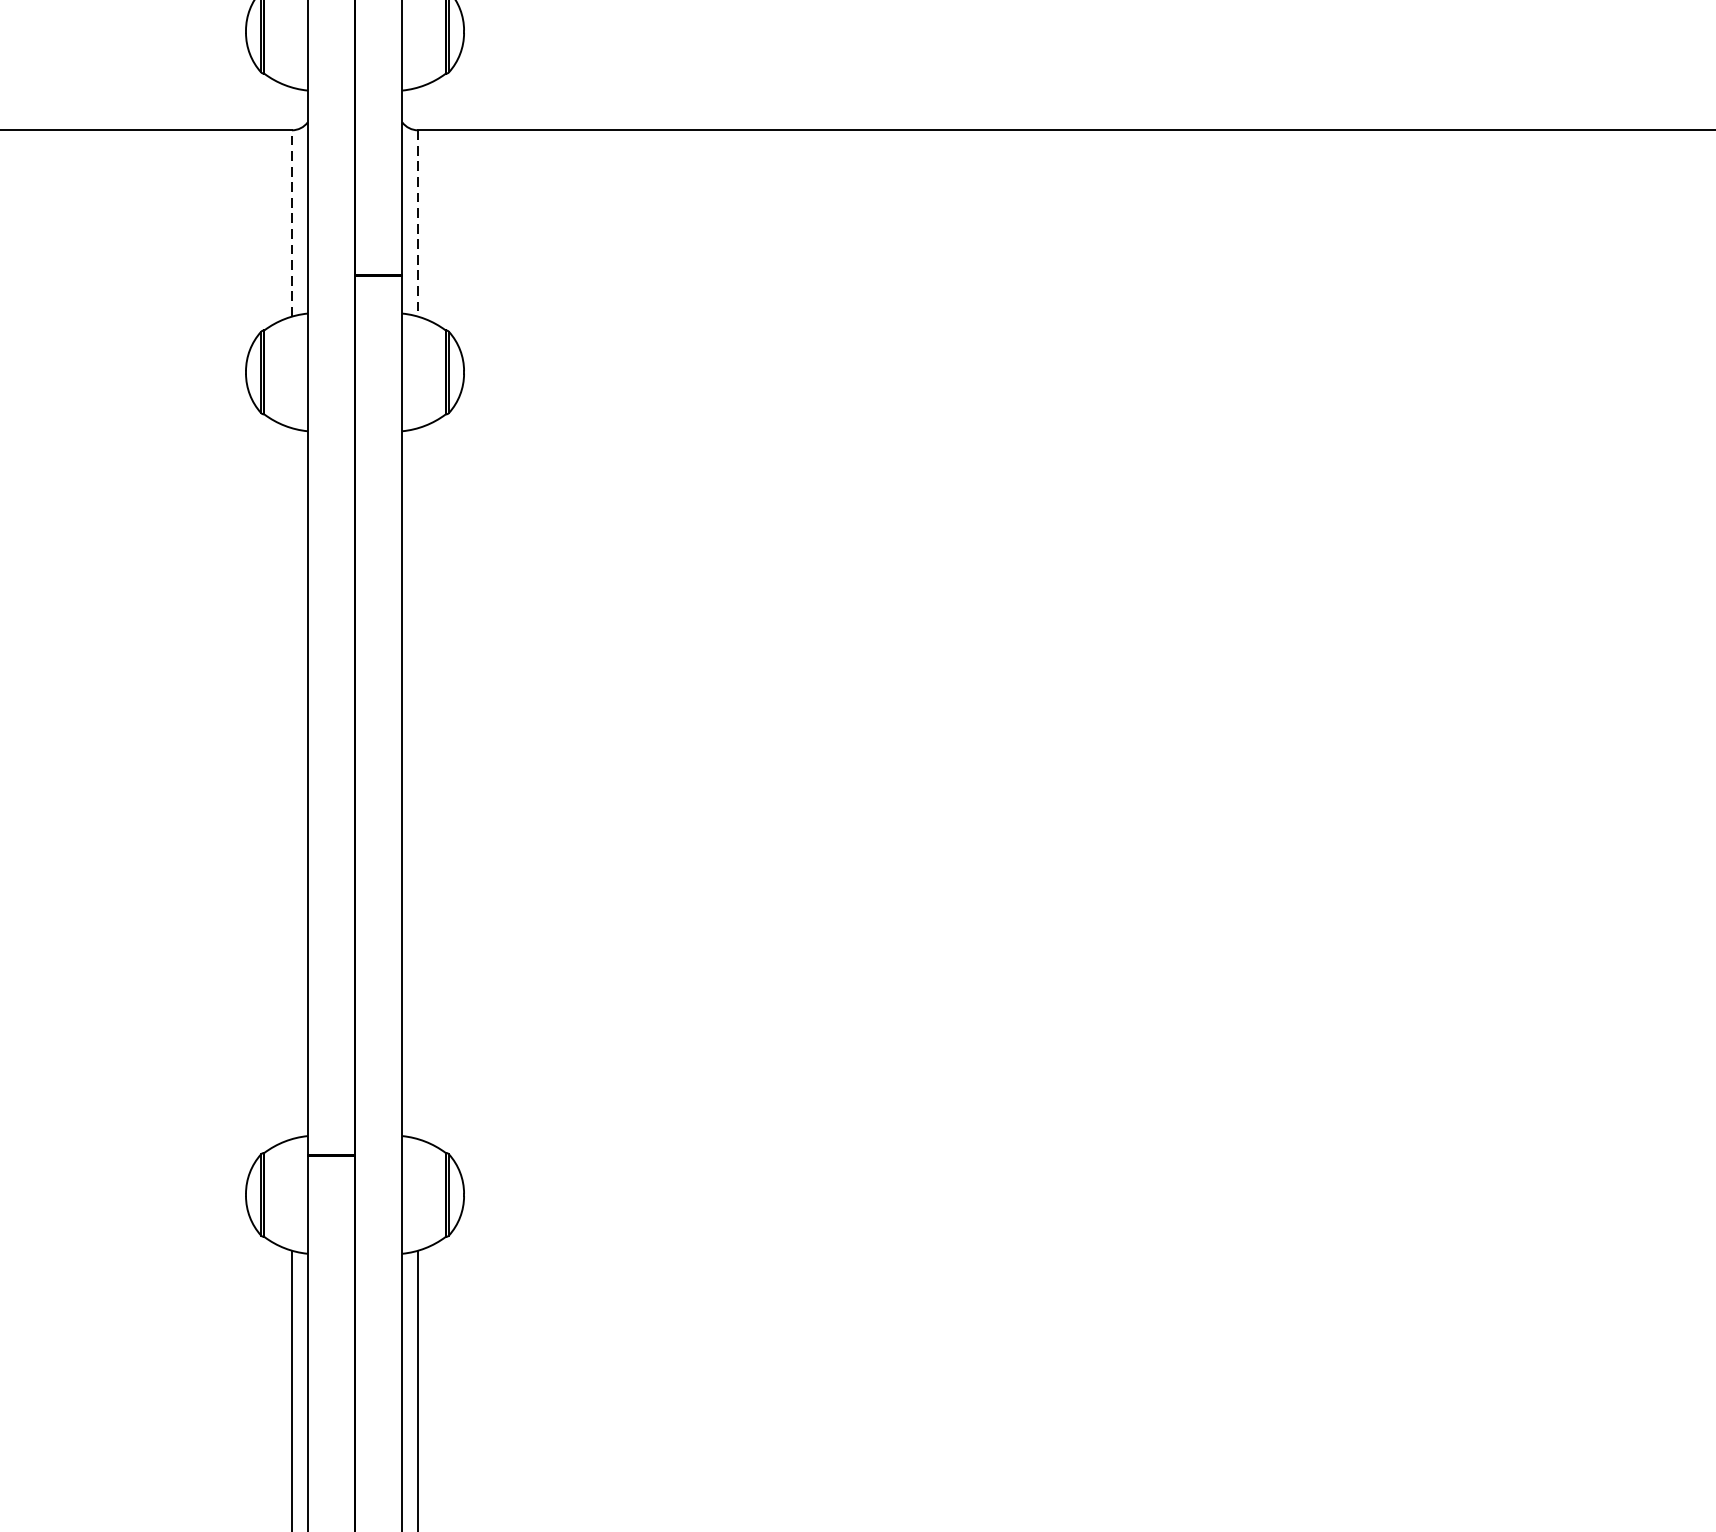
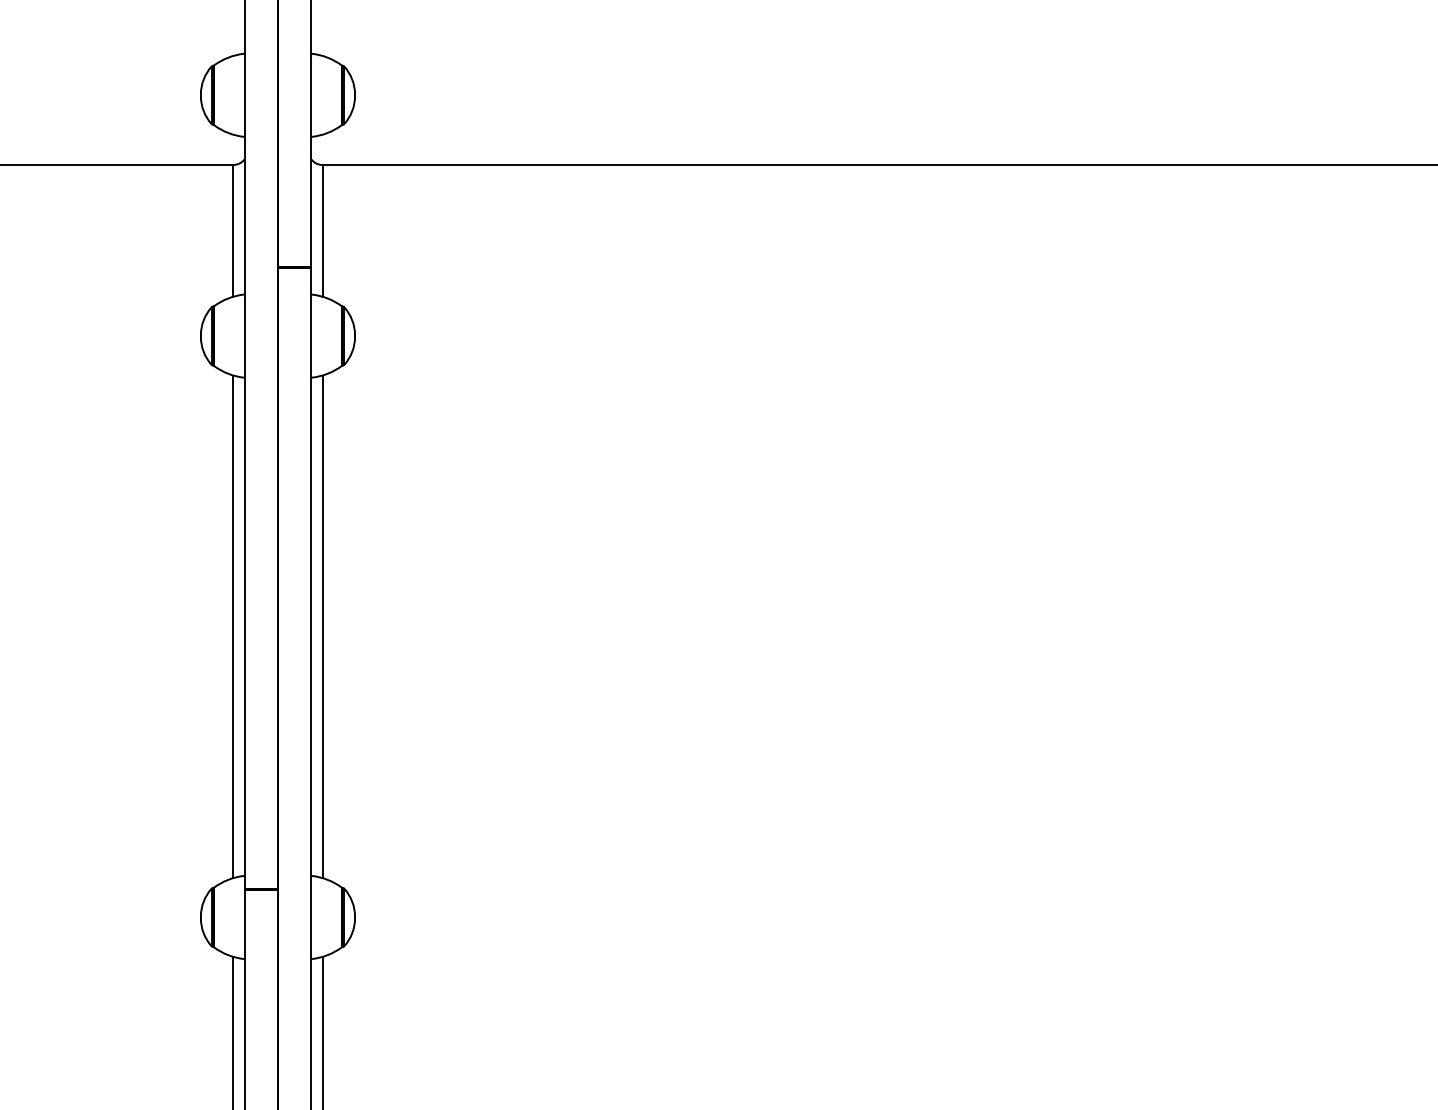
line: (292, 222) -> (233, 230), dashed -> solid
line: (418, 222) -> (322, 230), dashed -> solid
line: (292, 783) -> (233, 626), added
line: (418, 783) -> (322, 626), added

